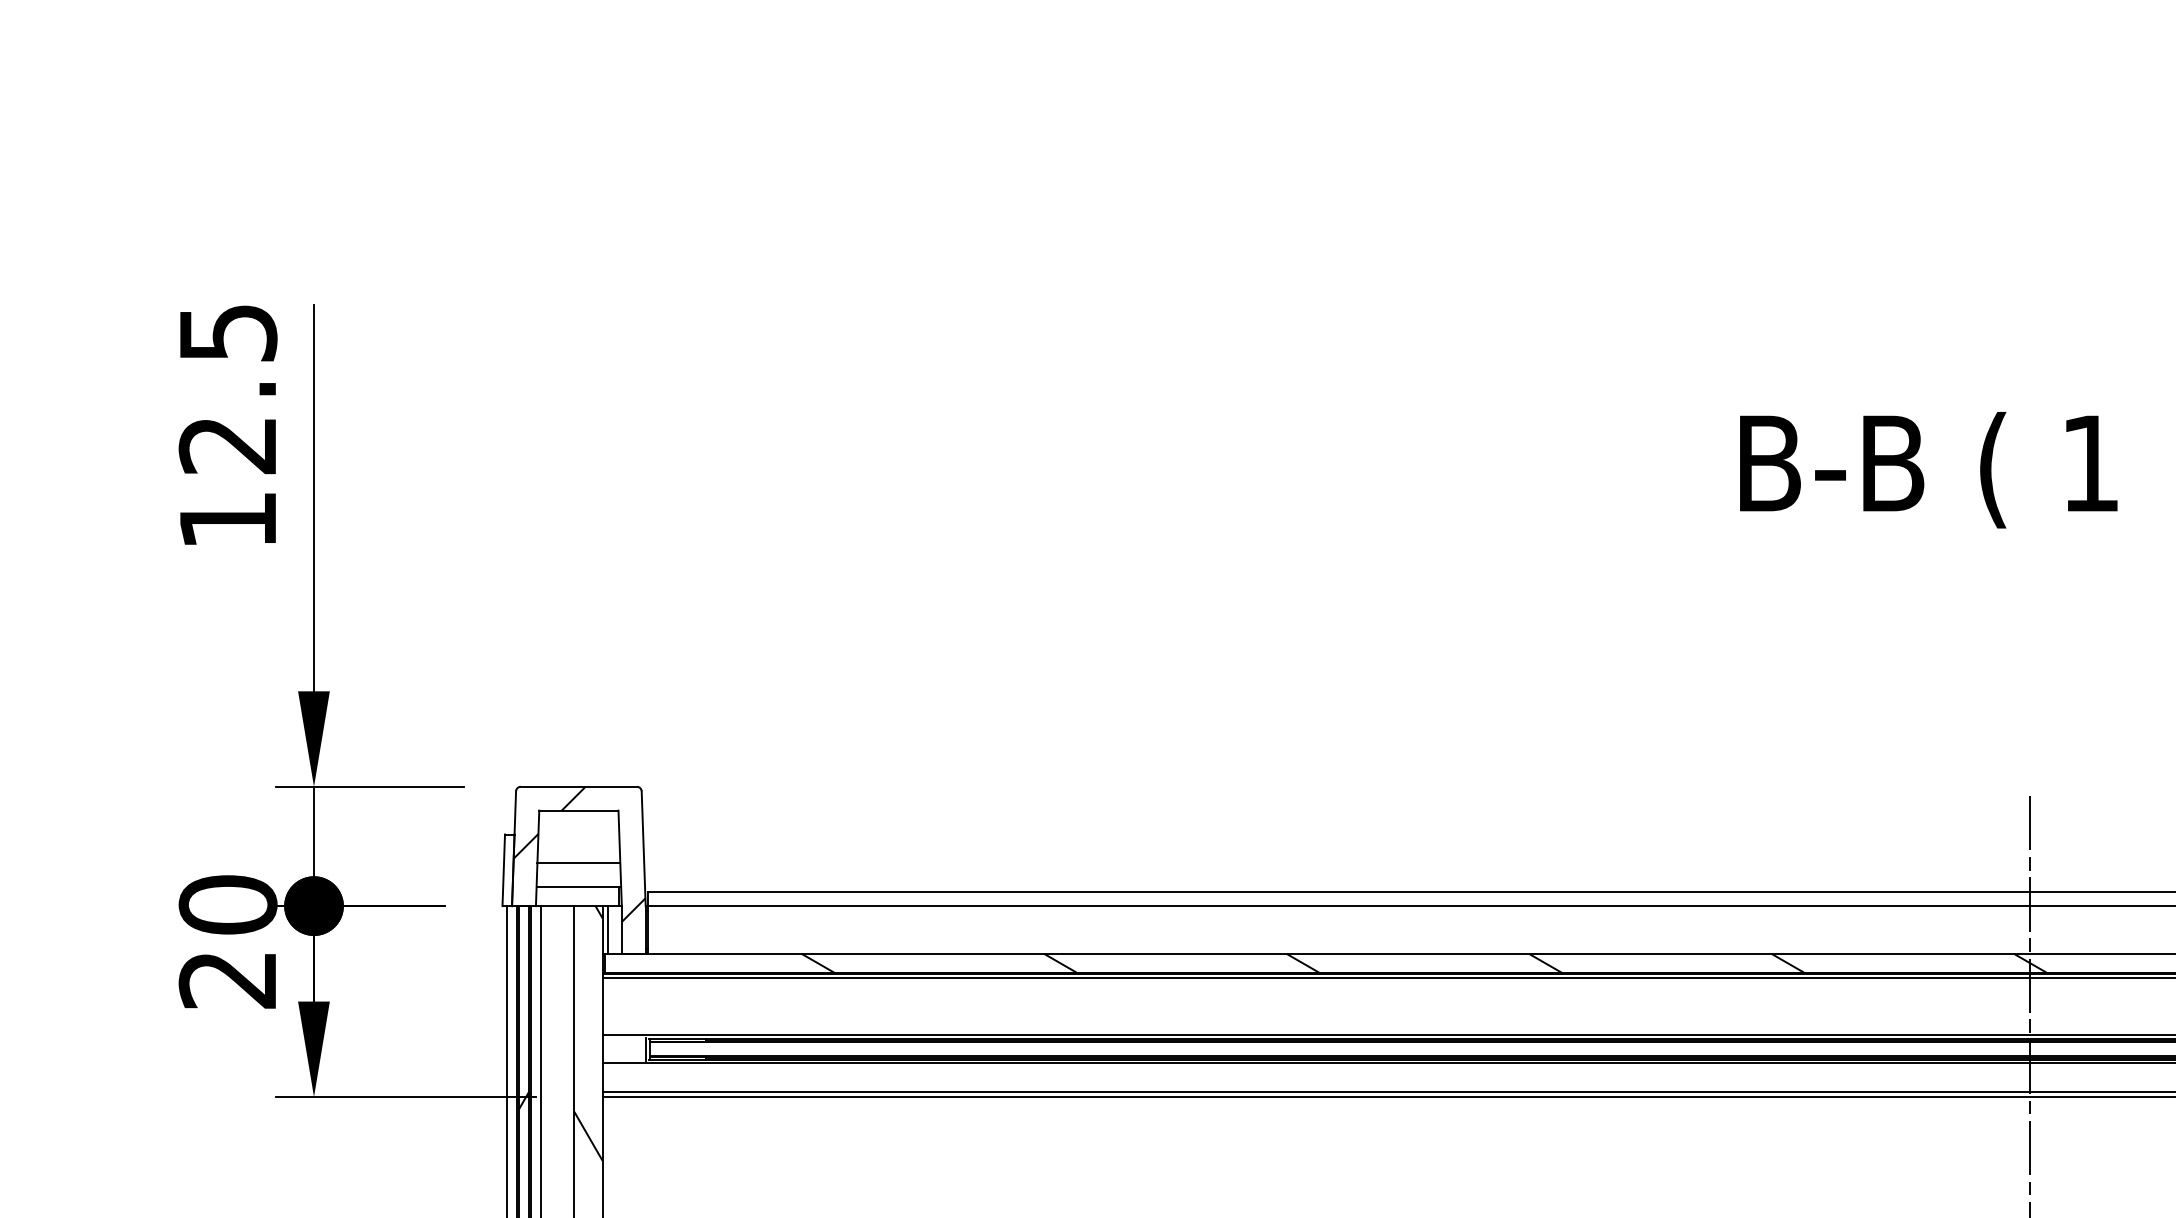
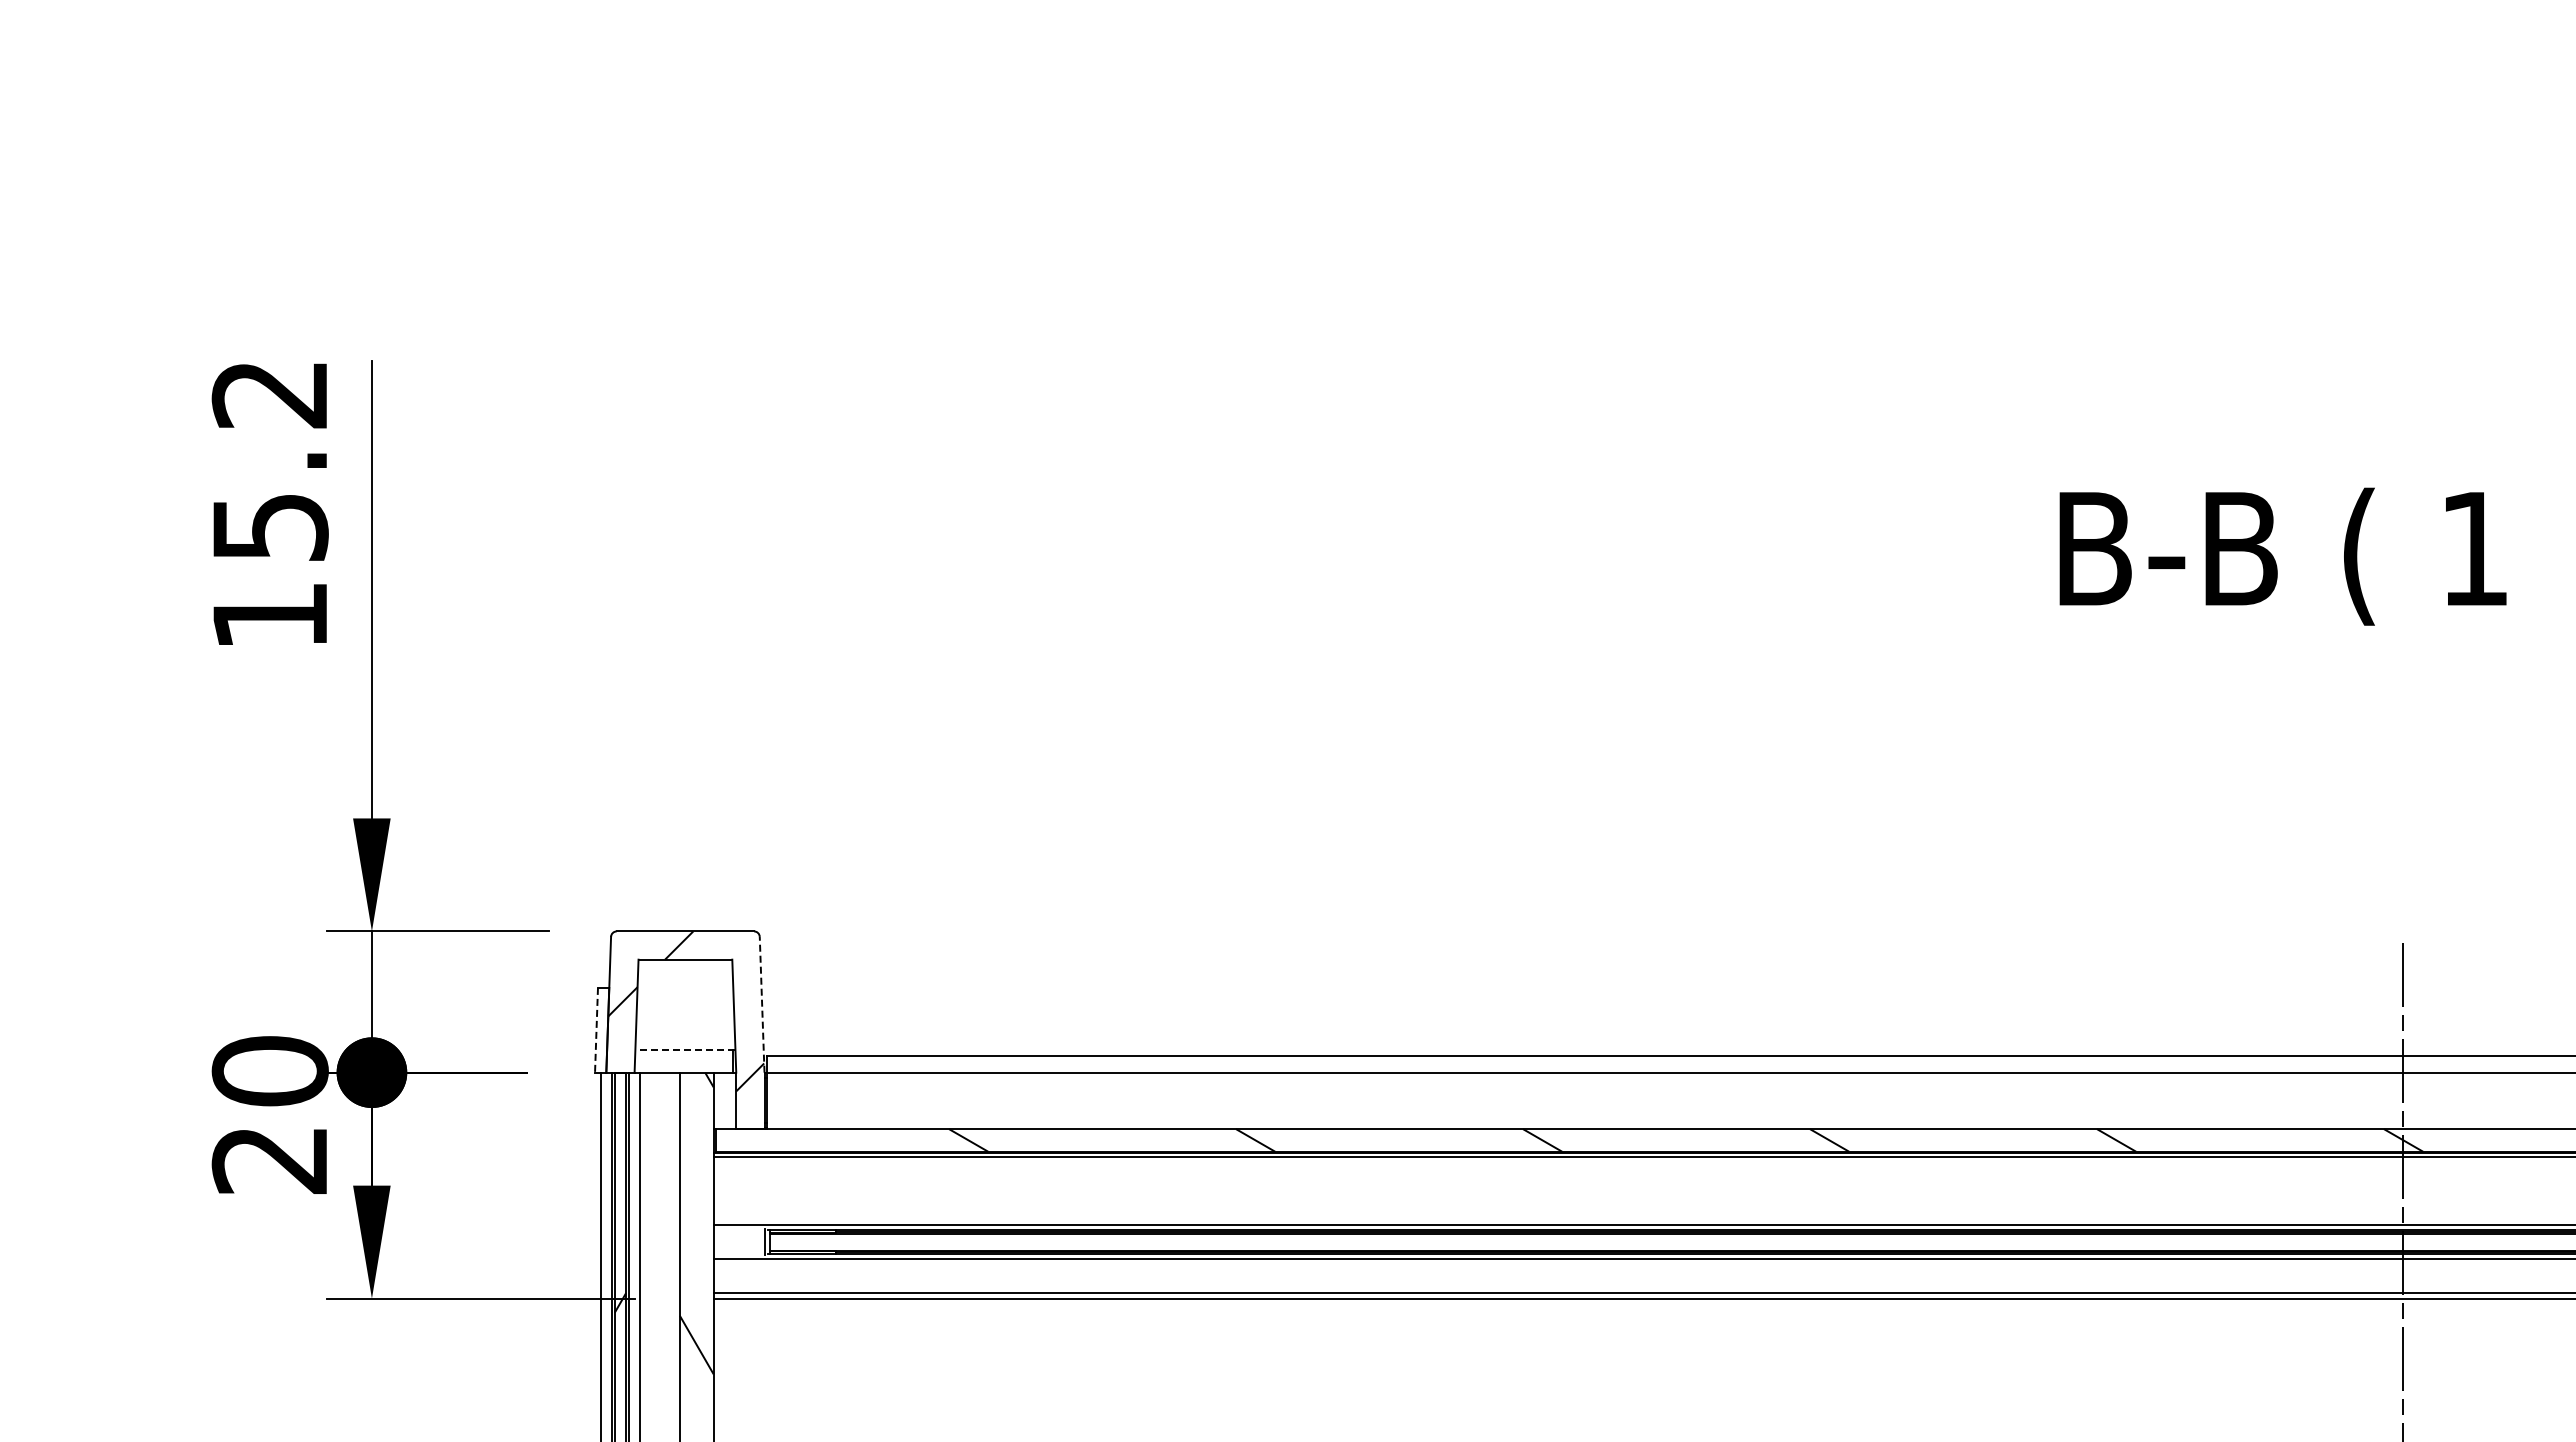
text: (227, 389) -> (269, 461), 12.5 -> 15.2
line: (644, 848) -> (762, 1004), solid -> dashed
line: (578, 862) -> (685, 1021), removed
line: (503, 870) -> (596, 1030), solid -> dashed
line: (578, 887) -> (684, 1050), solid -> dashed
line: (607, 929) -> (719, 1100), removed

